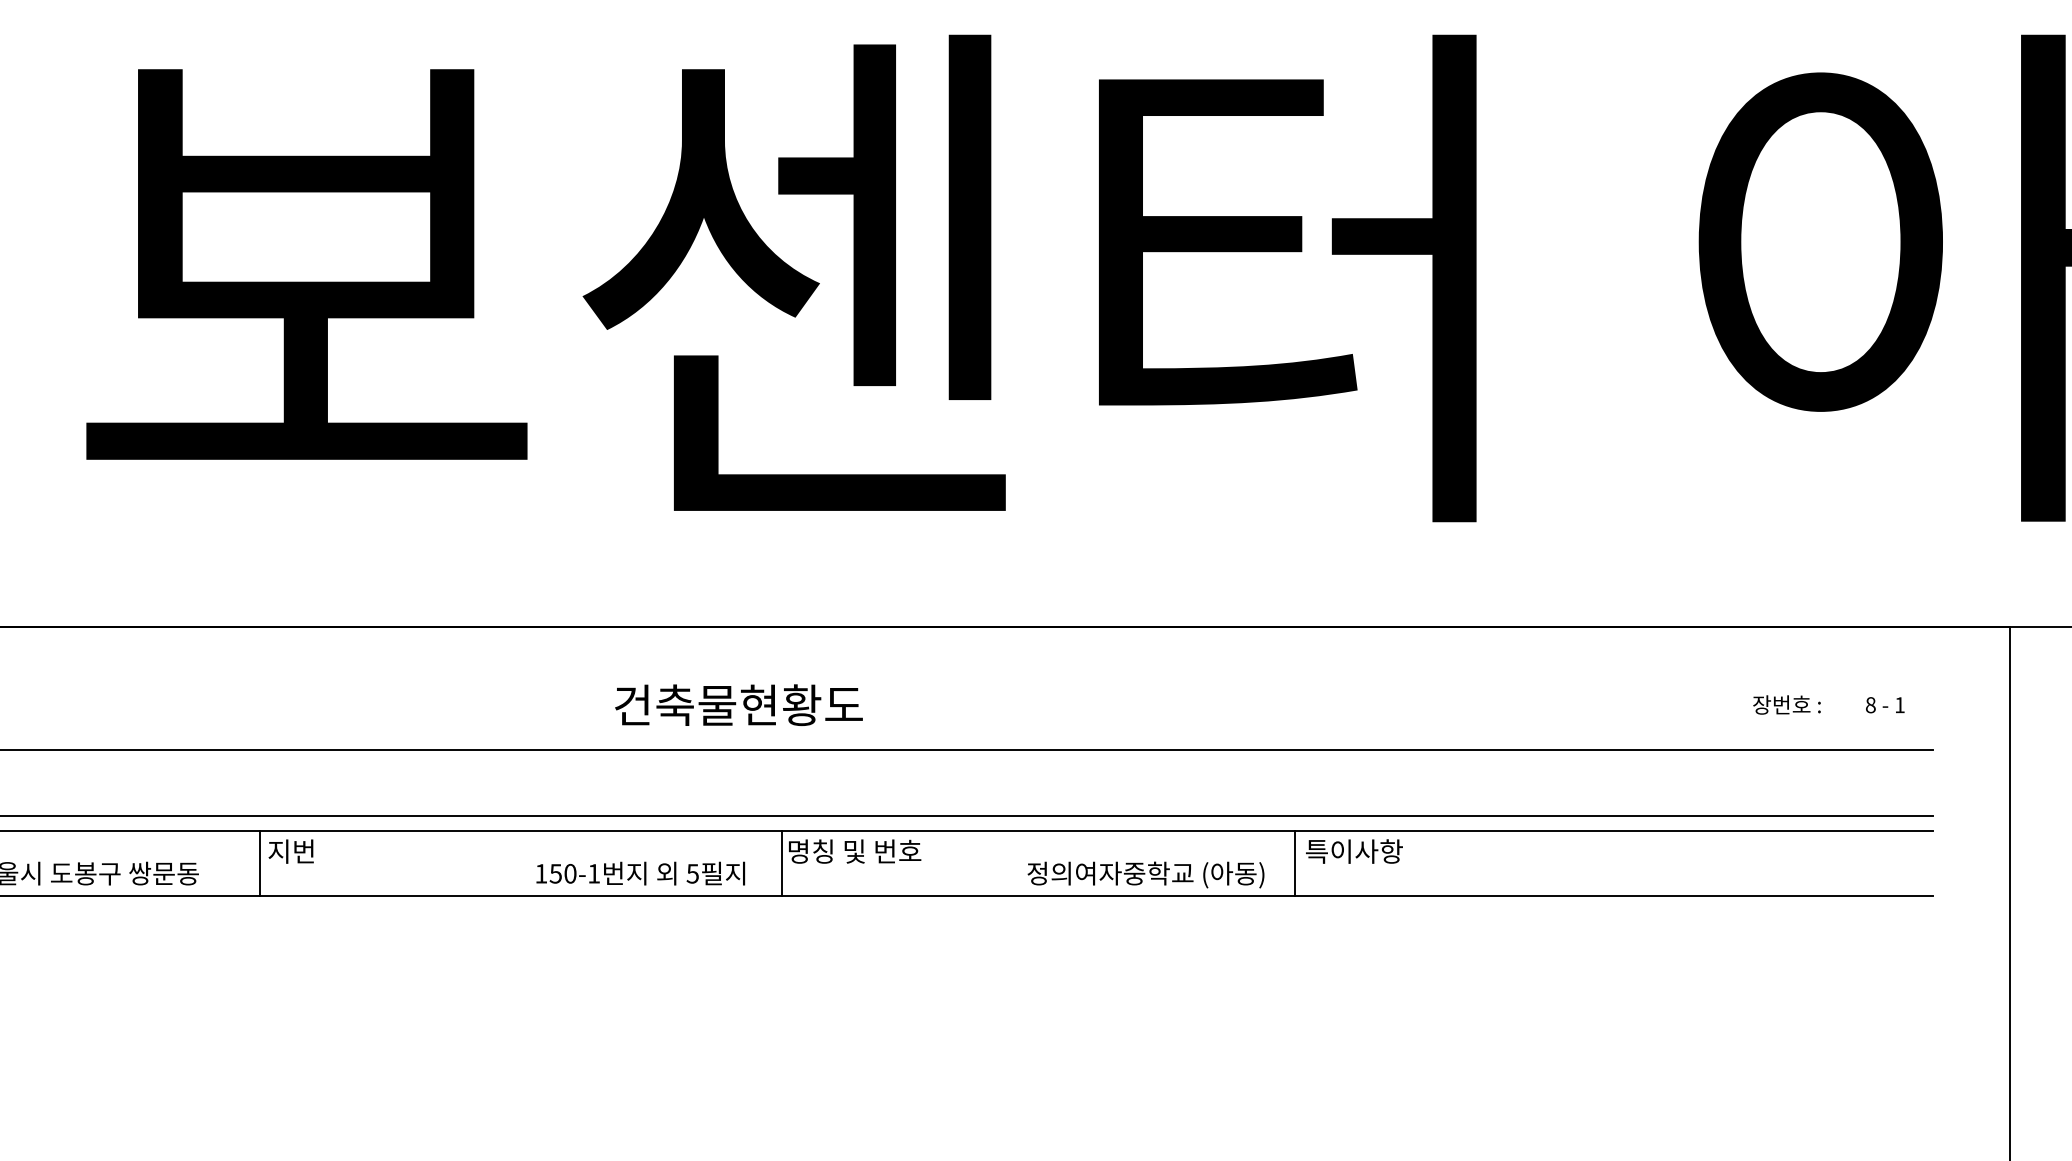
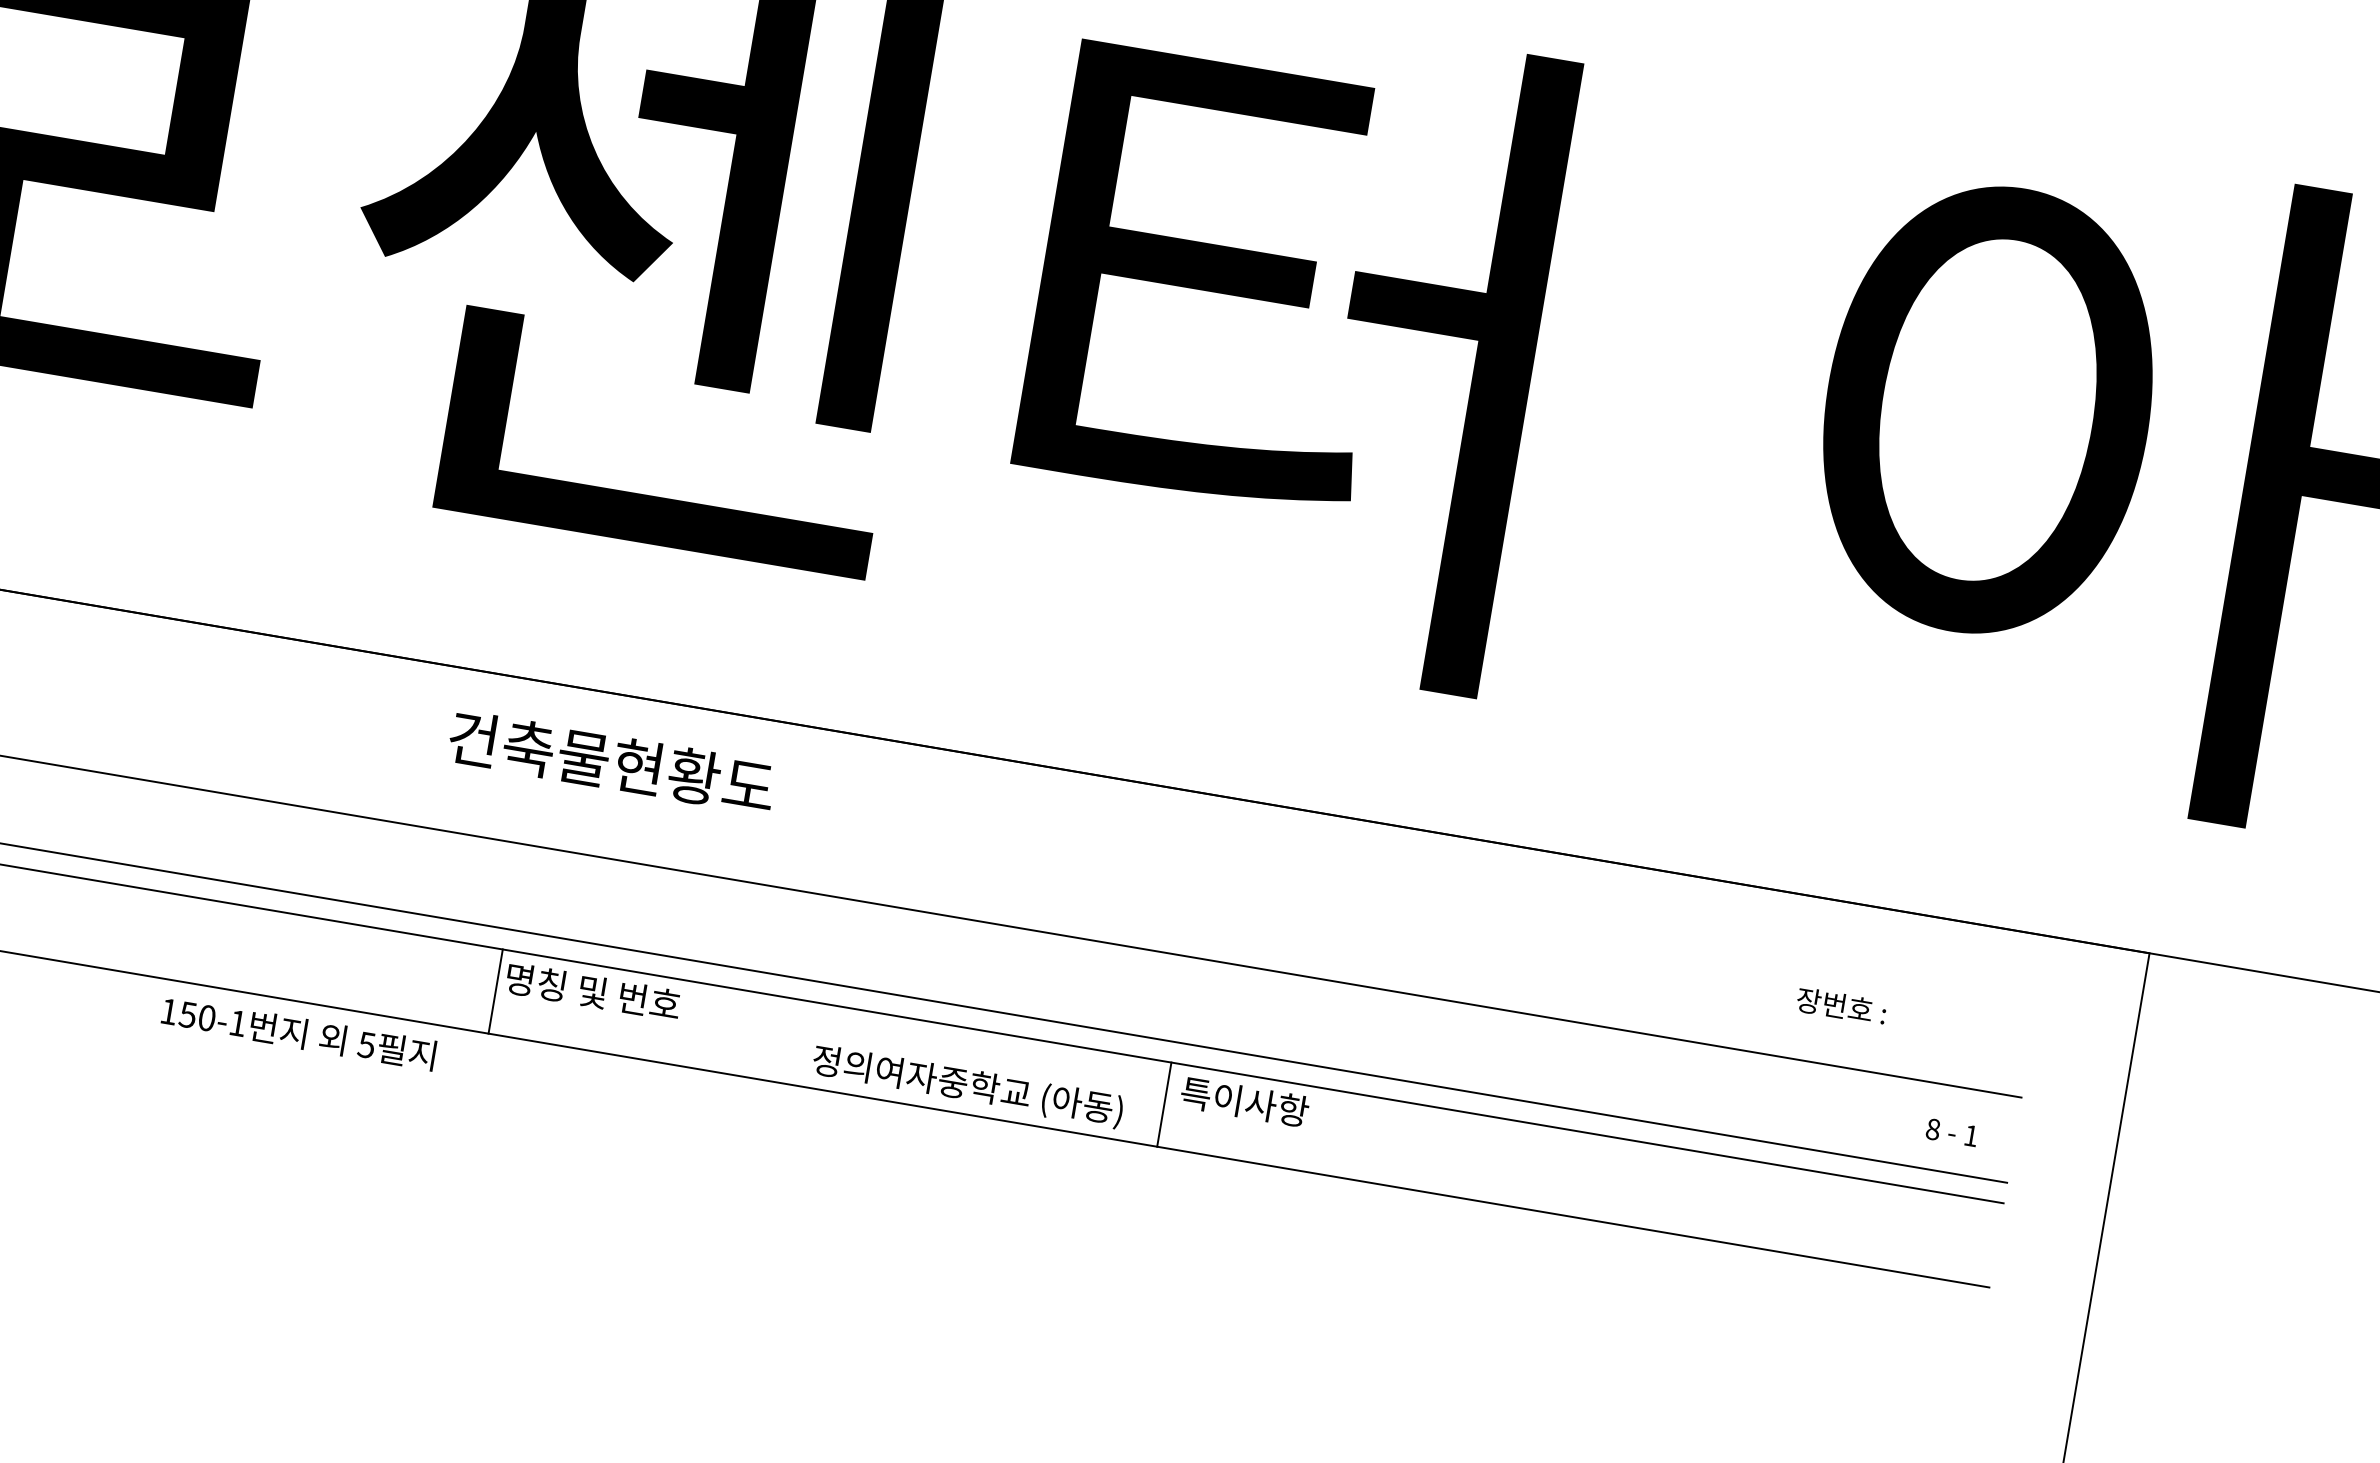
text: (738, 704) -> (611, 761), moved
text: (1885, 705) -> (1952, 1133), moved
text: (640, 873) -> (298, 1033), moved

